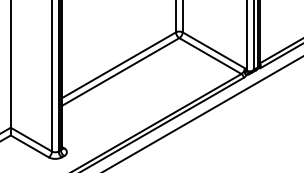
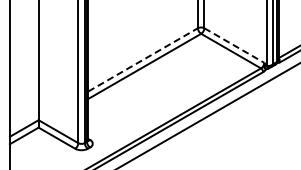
line: (213, 50) -> (234, 45), solid -> dashed
line: (119, 64) -> (143, 59), solid -> dashed

